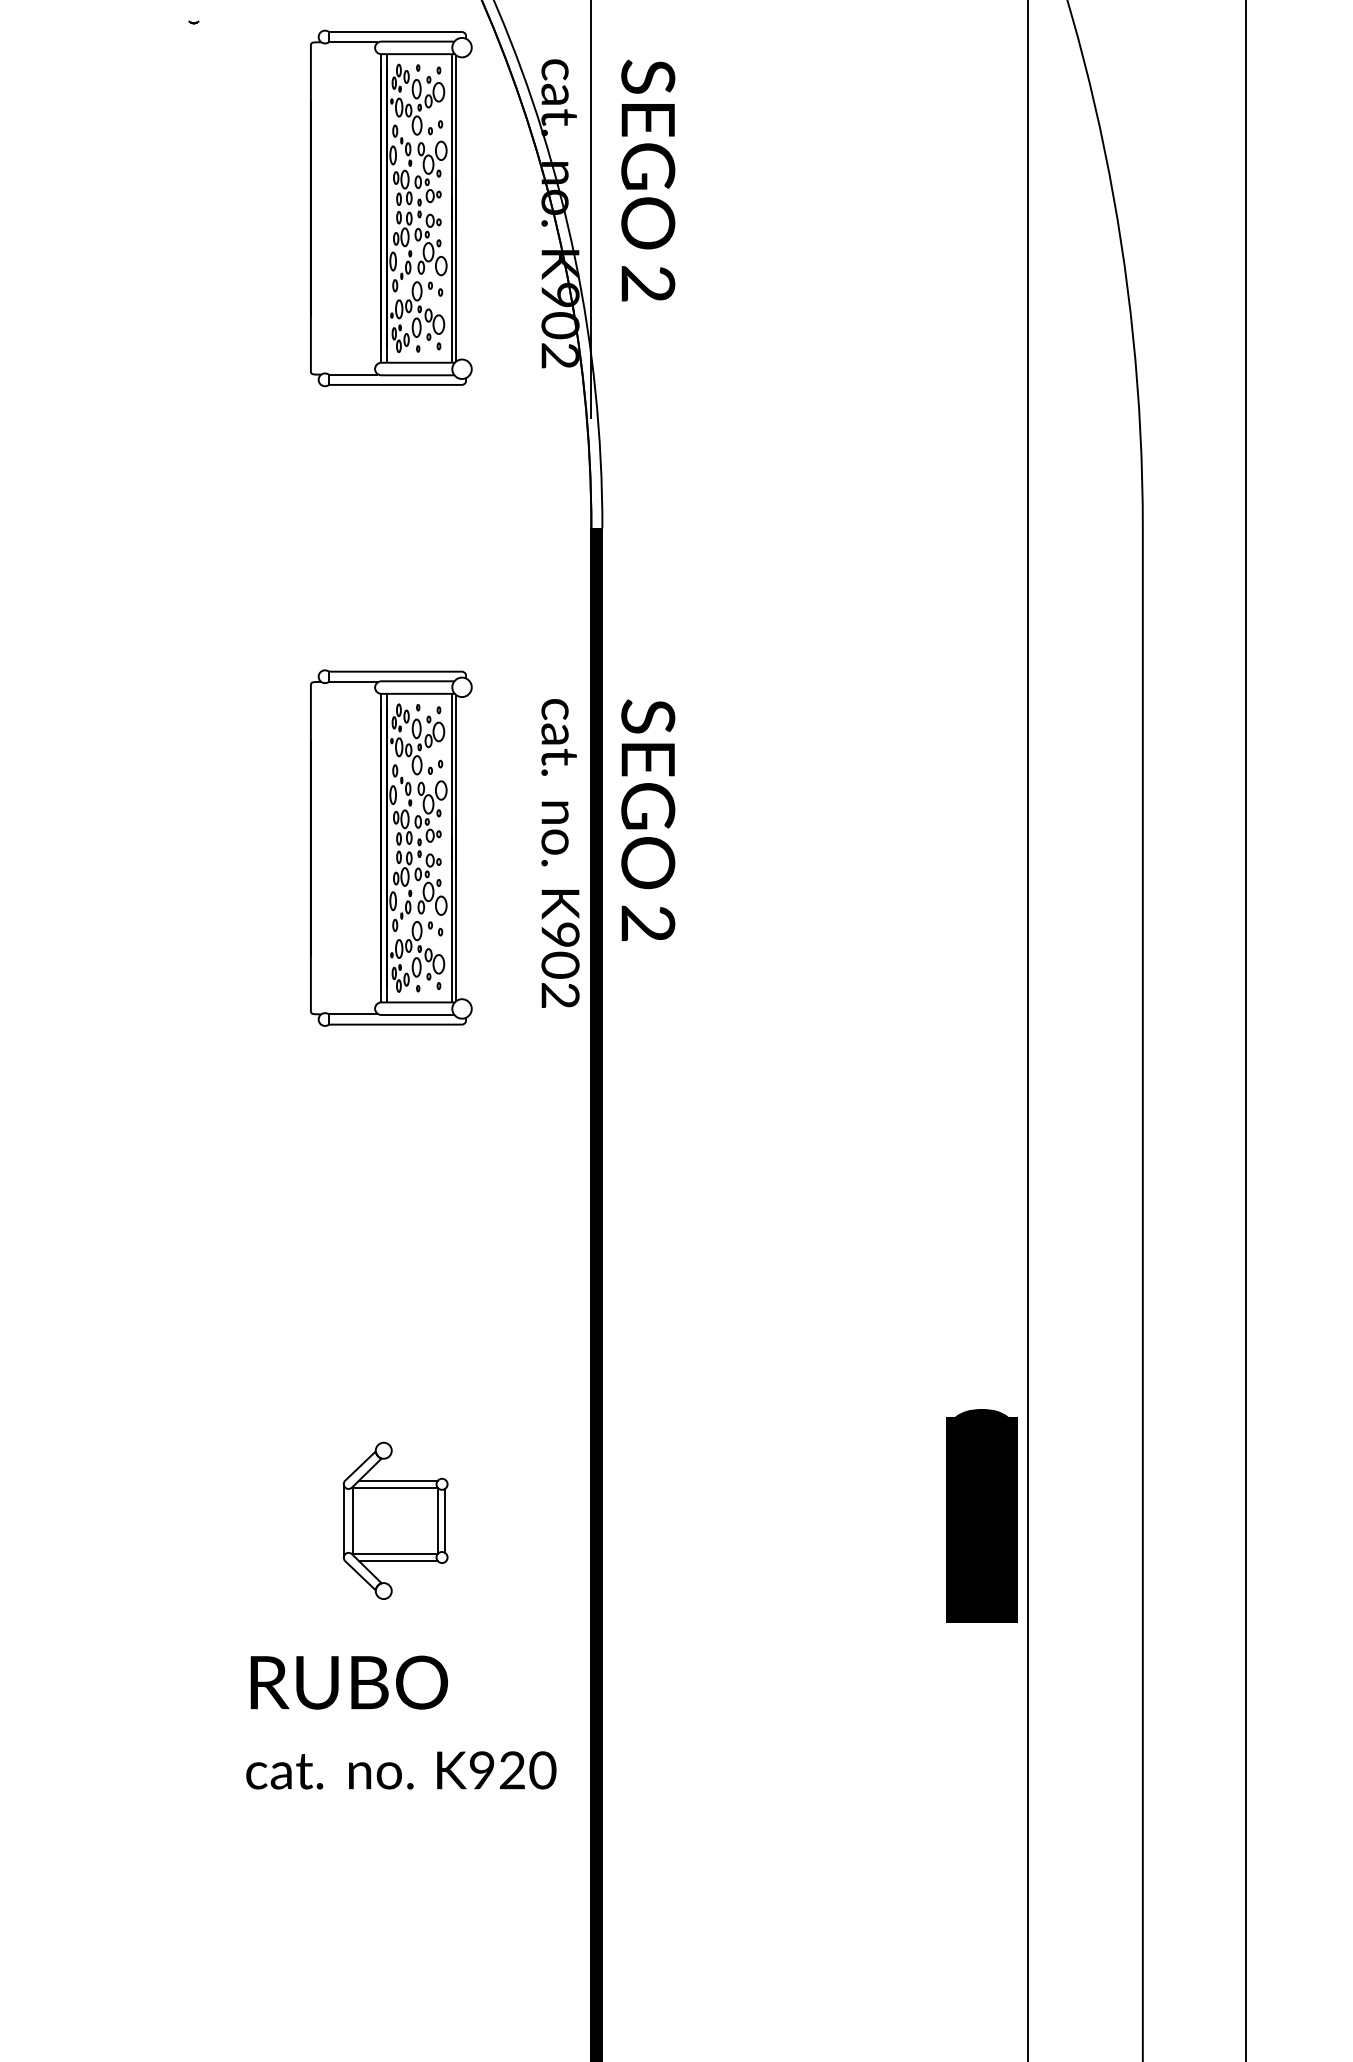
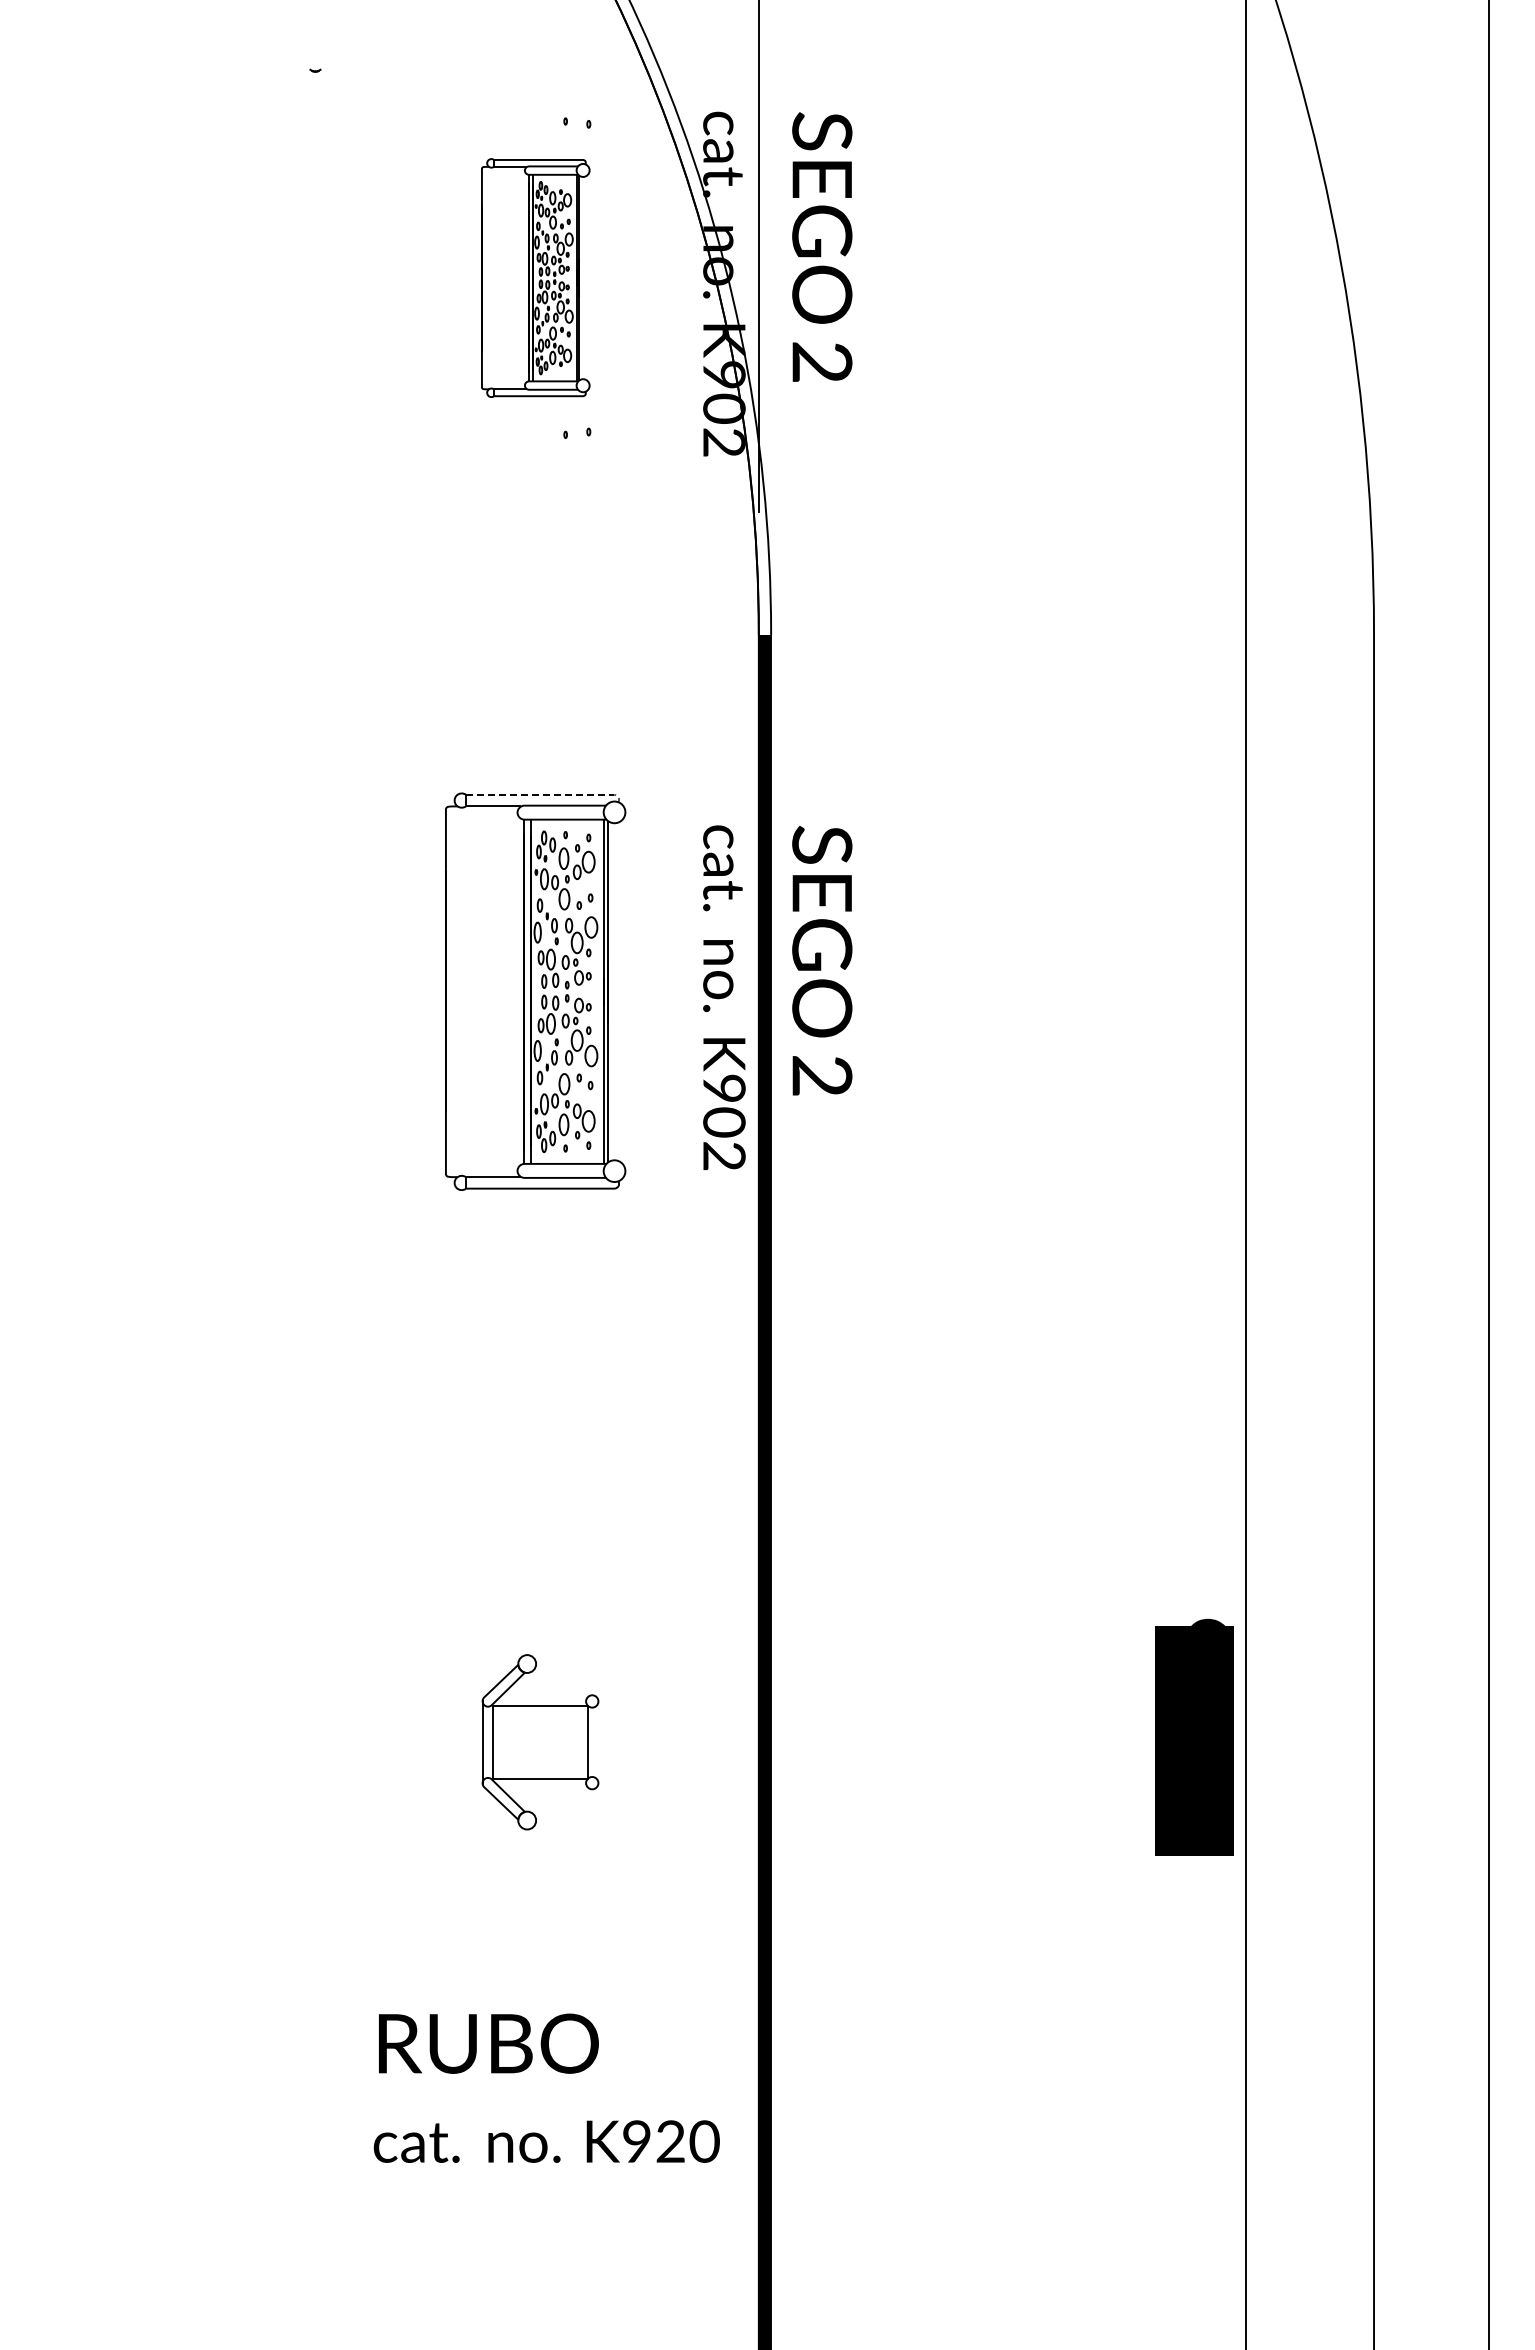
part: (391, 207) -> (535, 277), size x0.6
line: (406, 671) -> (552, 794), solid -> dashed
text: (981, 1412) -> (1194, 1621), 2100 -> 1466
line: (398, 1480) -> (543, 1697), removed
line: (444, 1520) -> (595, 1741), removed
line: (398, 1561) -> (543, 1787), removed
text: (401, 1721) -> (546, 2087), moved

